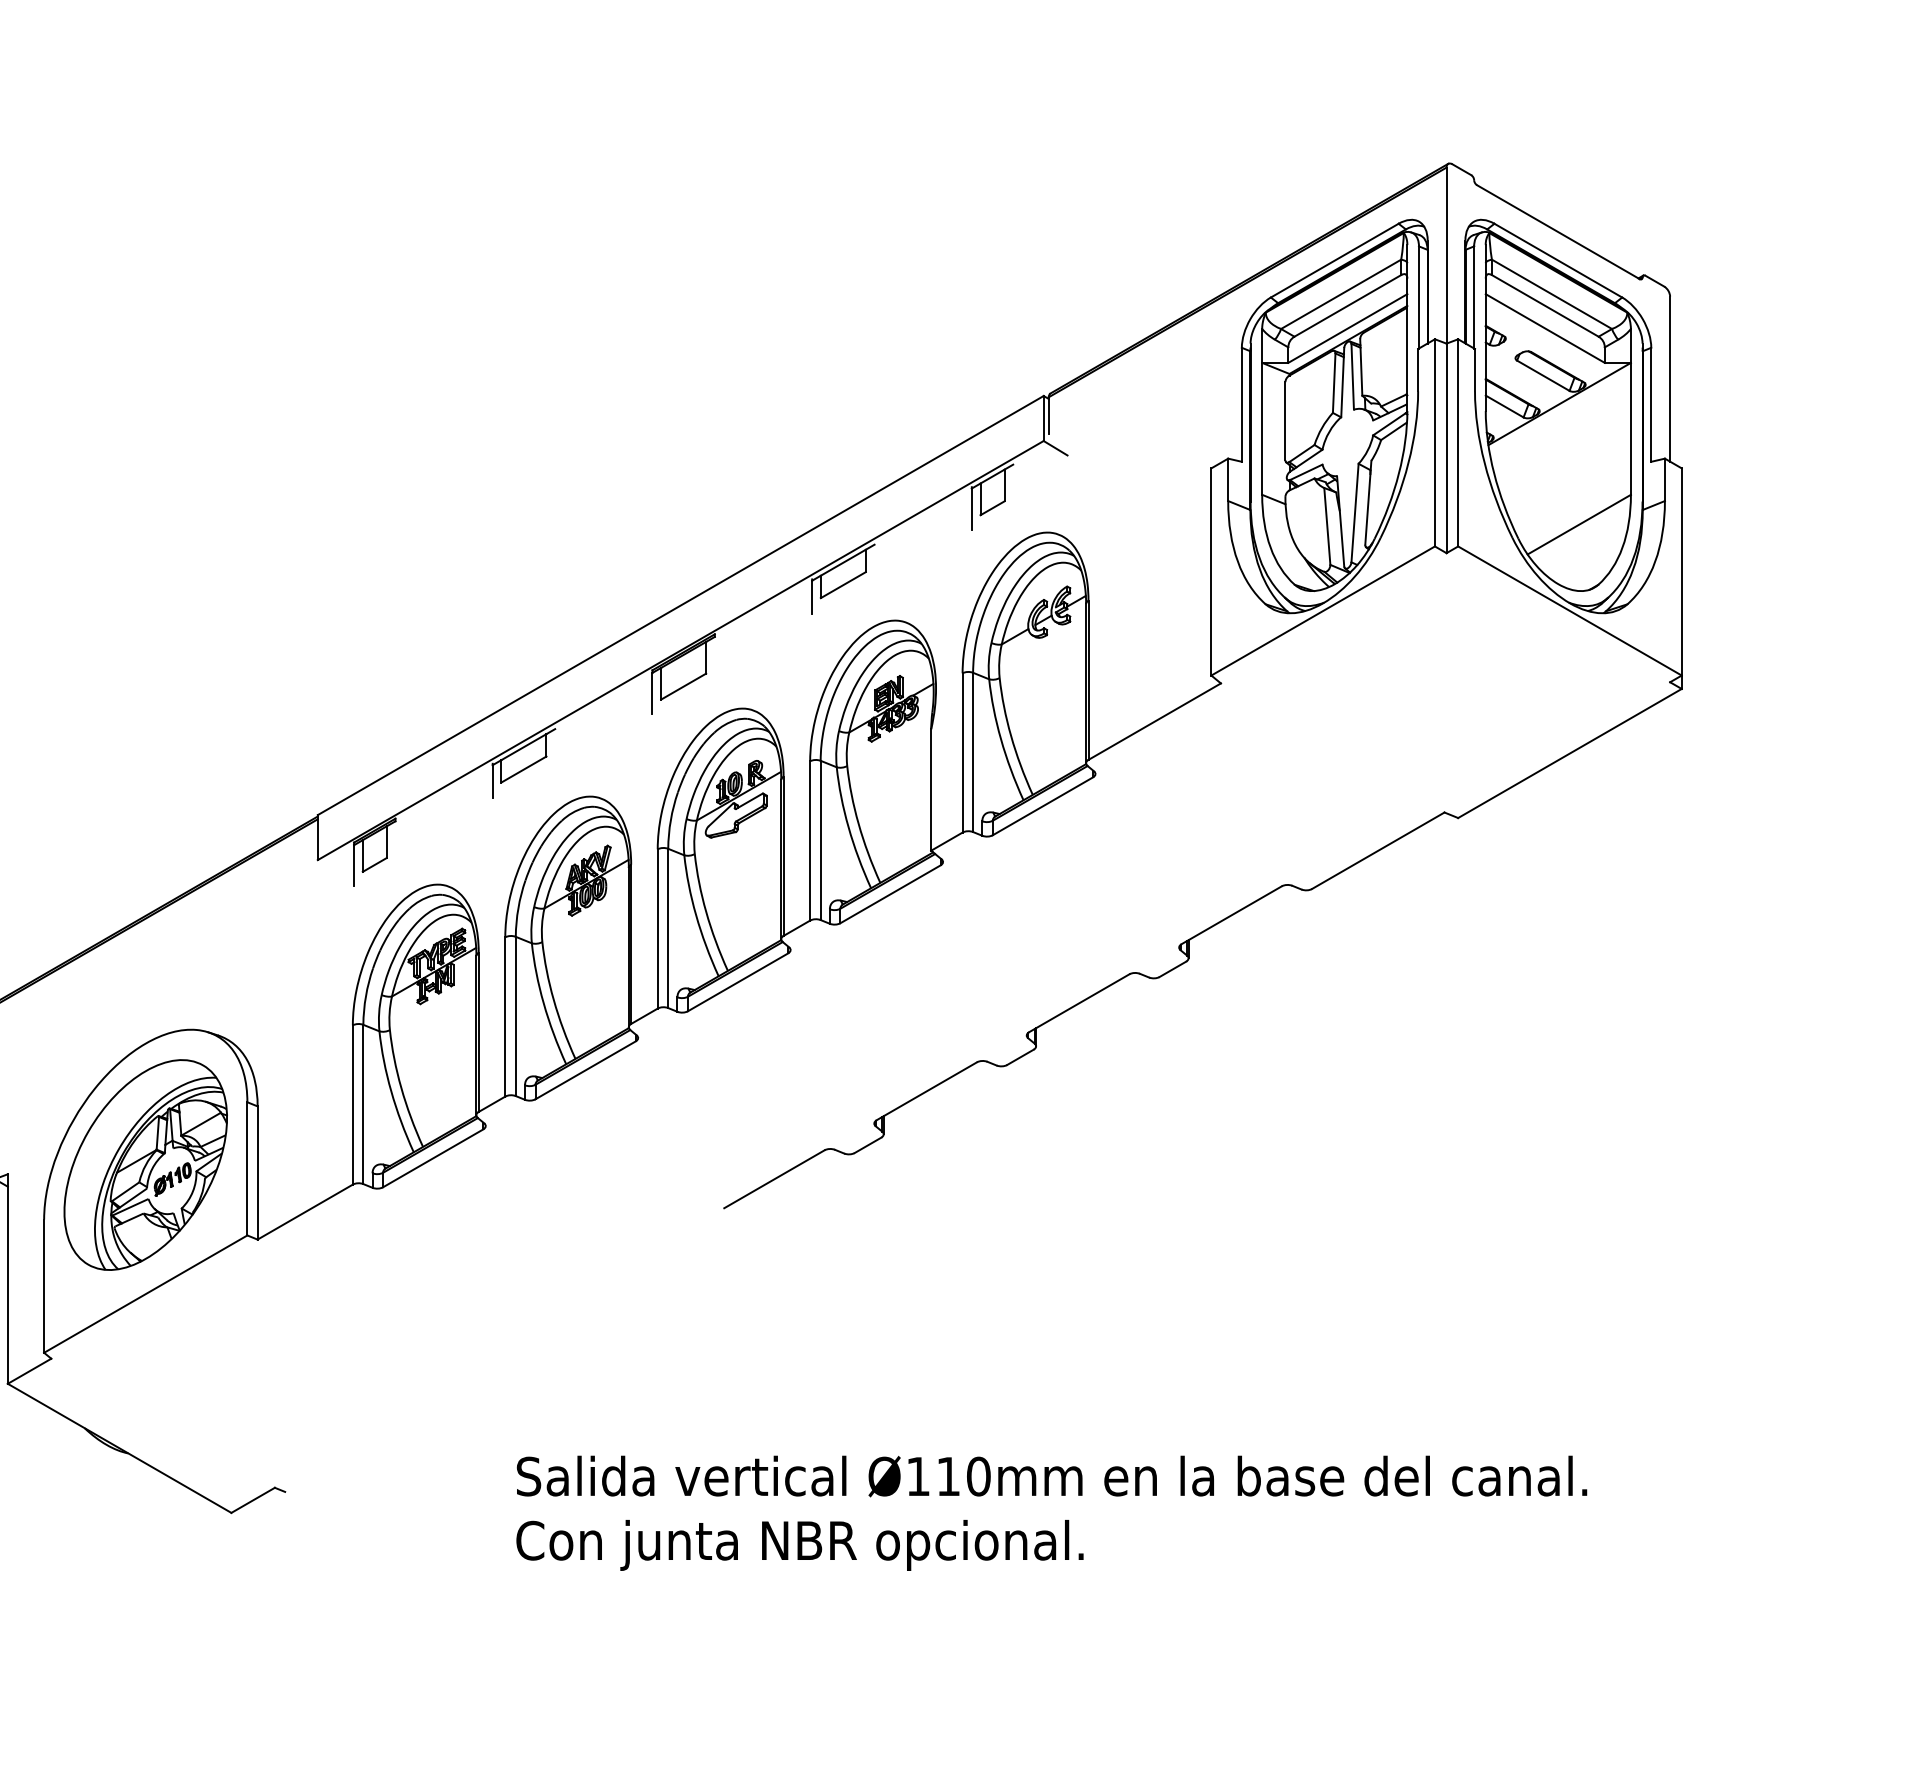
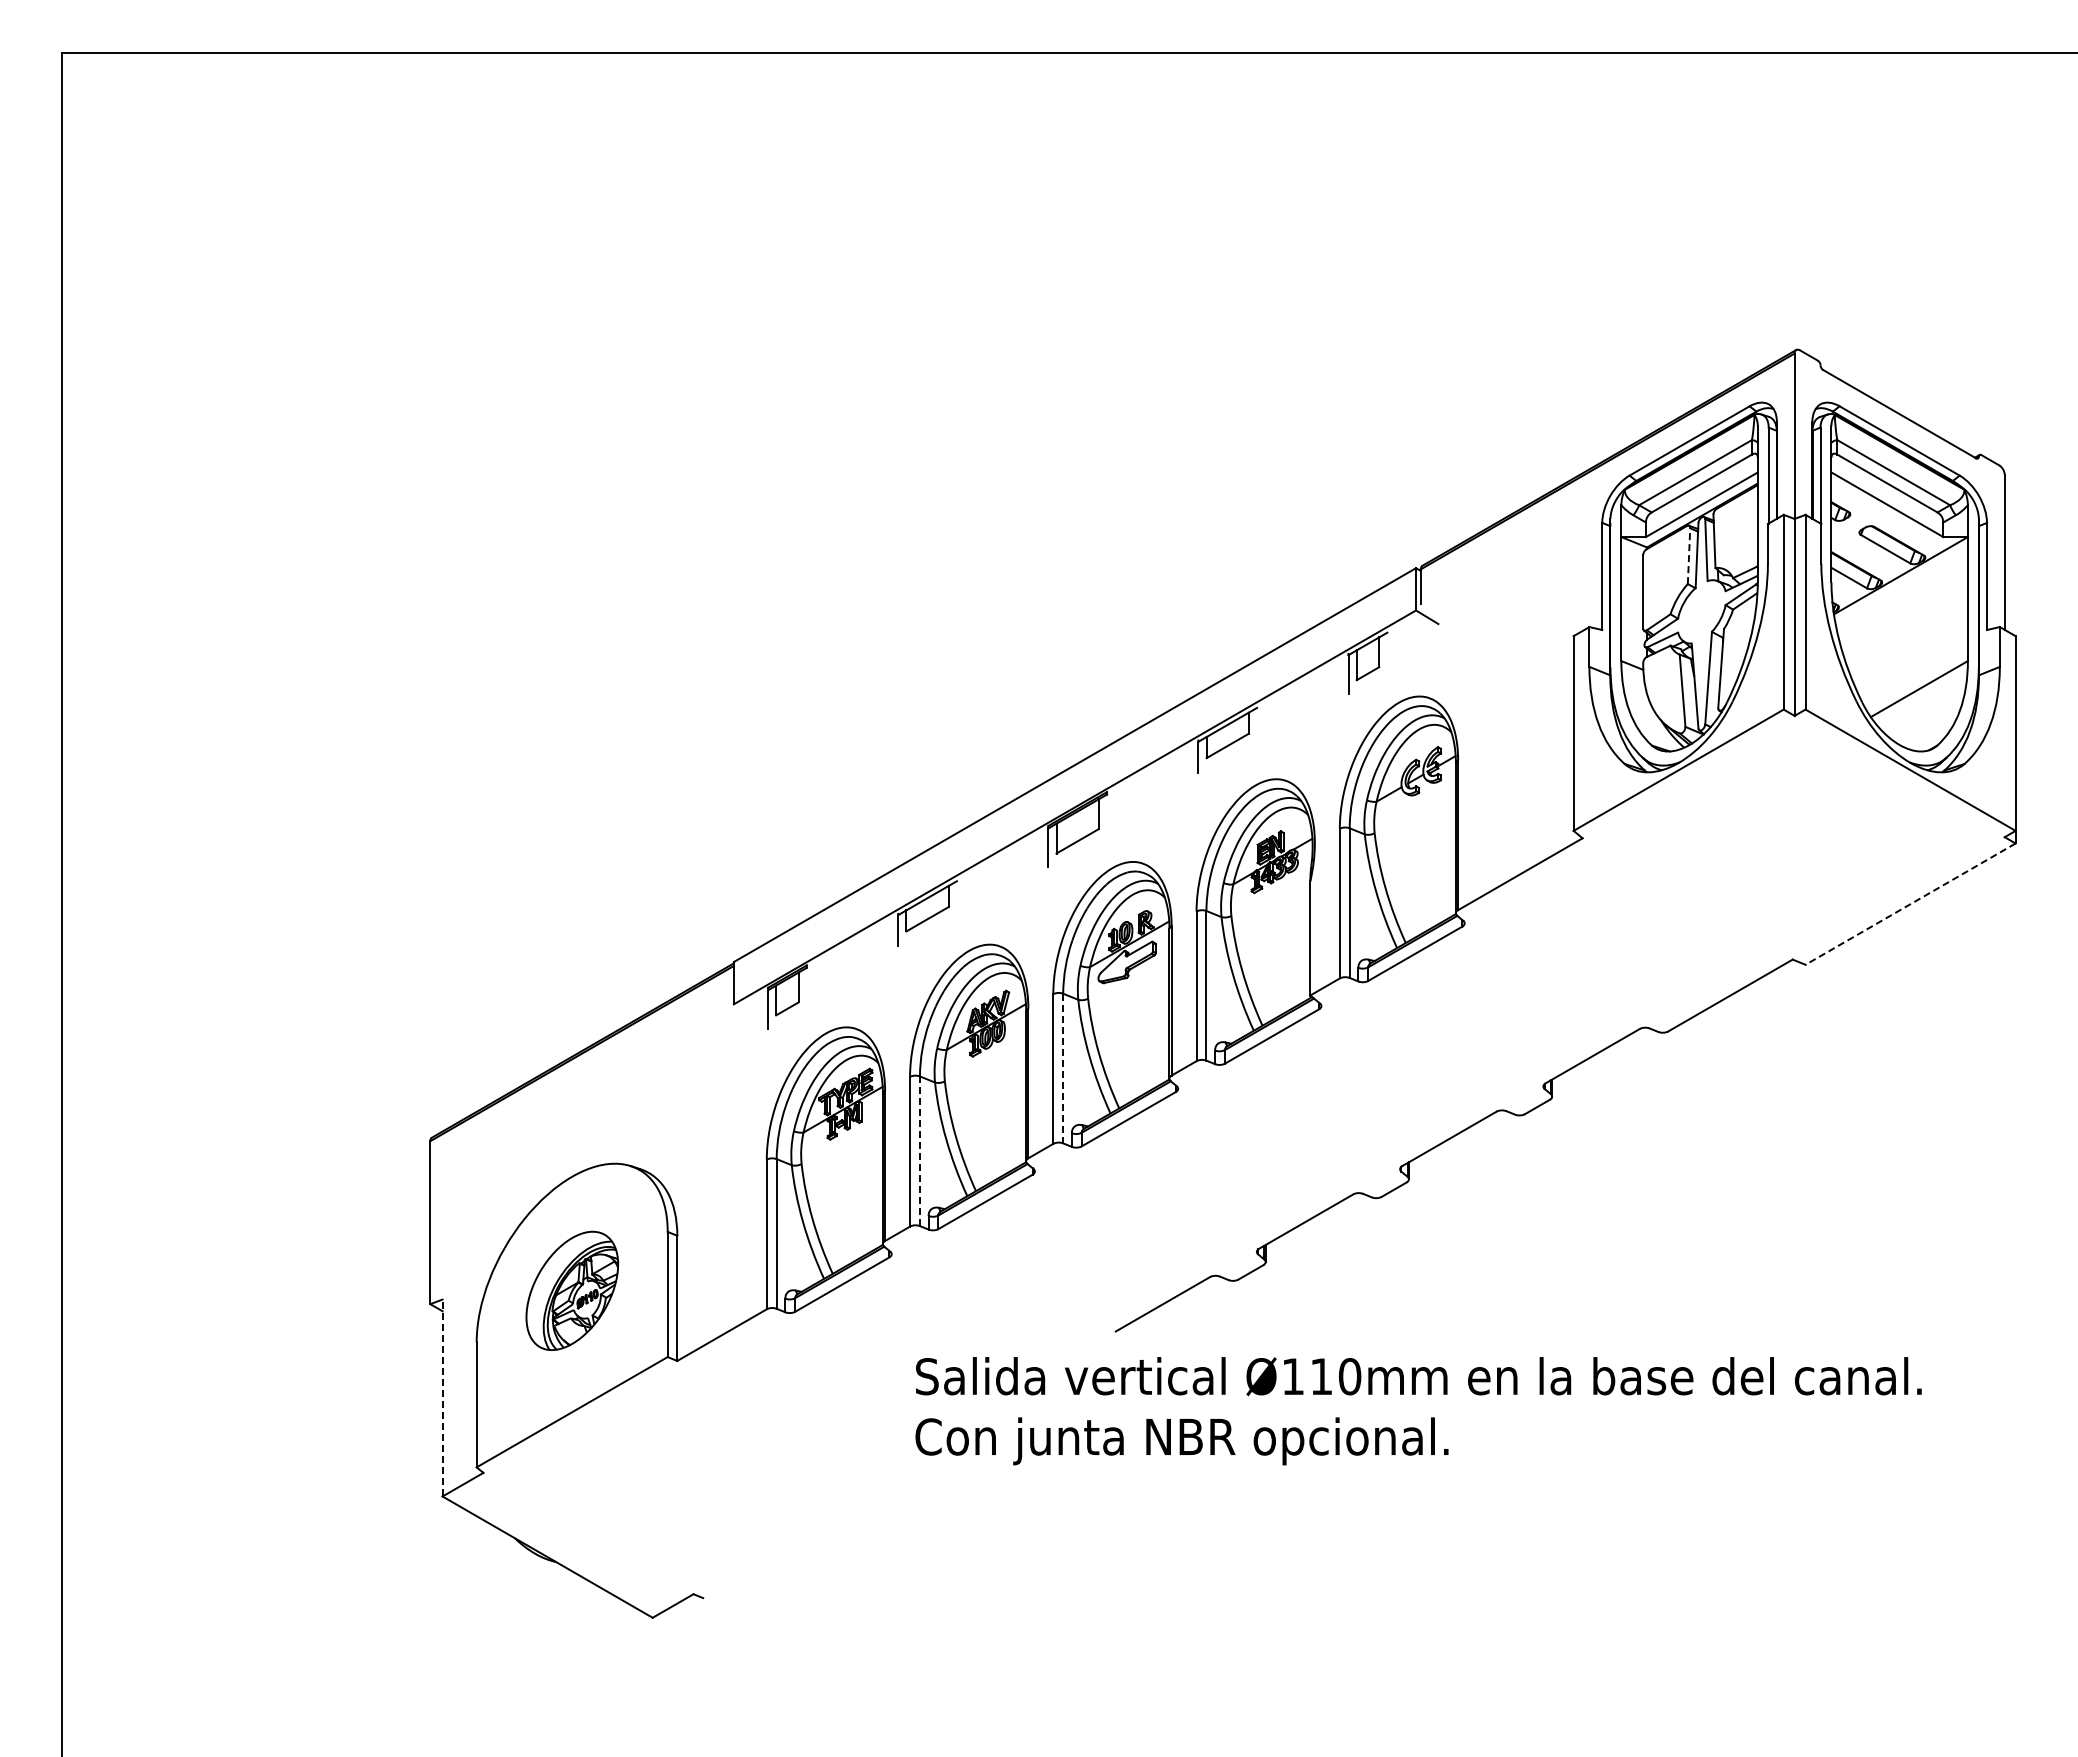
line: (1334, 383) -> (1689, 556), solid -> dashed
line: (1569, 753) -> (1910, 904), solid -> dashed
line: (668, 928) -> (1063, 1068), solid -> dashed
line: (515, 1016) -> (919, 1151), solid -> dashed
part: (146, 1164) -> (572, 1290), size x0.6
line: (7, 1278) -> (442, 1397), solid -> dashed
text: (1051, 1513) -> (1418, 1411), moved

